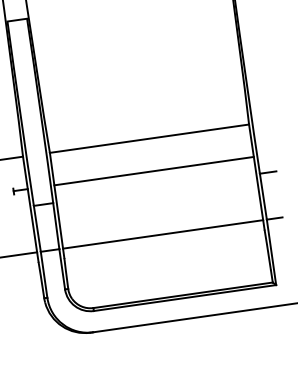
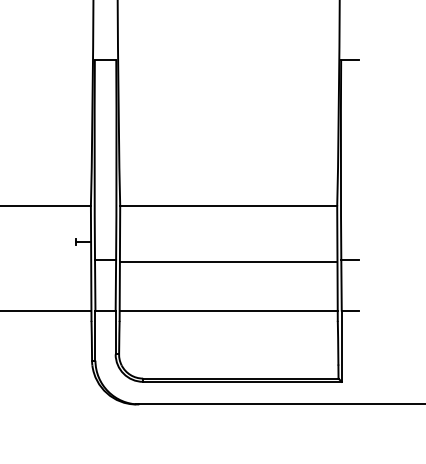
line: (153, 171) -> (228, 261), moved

